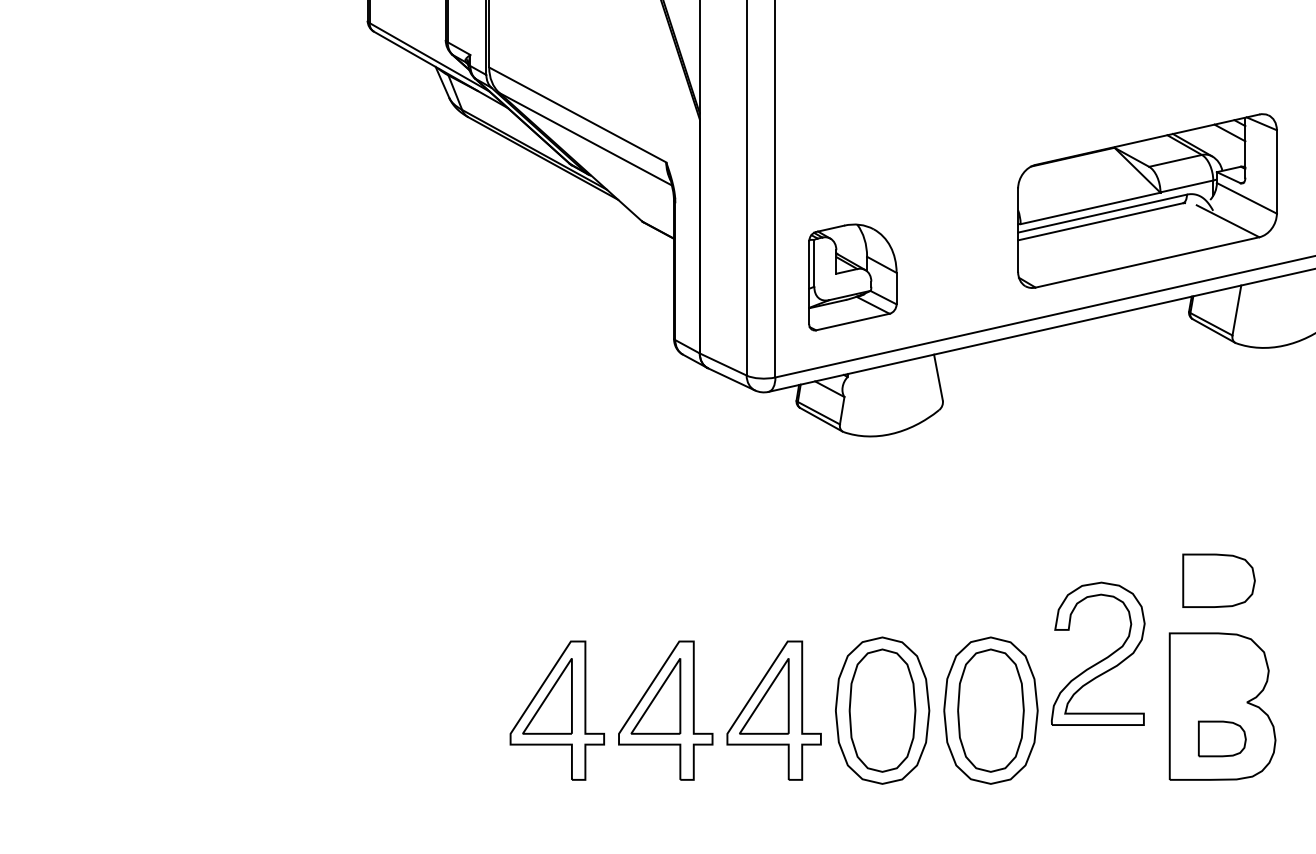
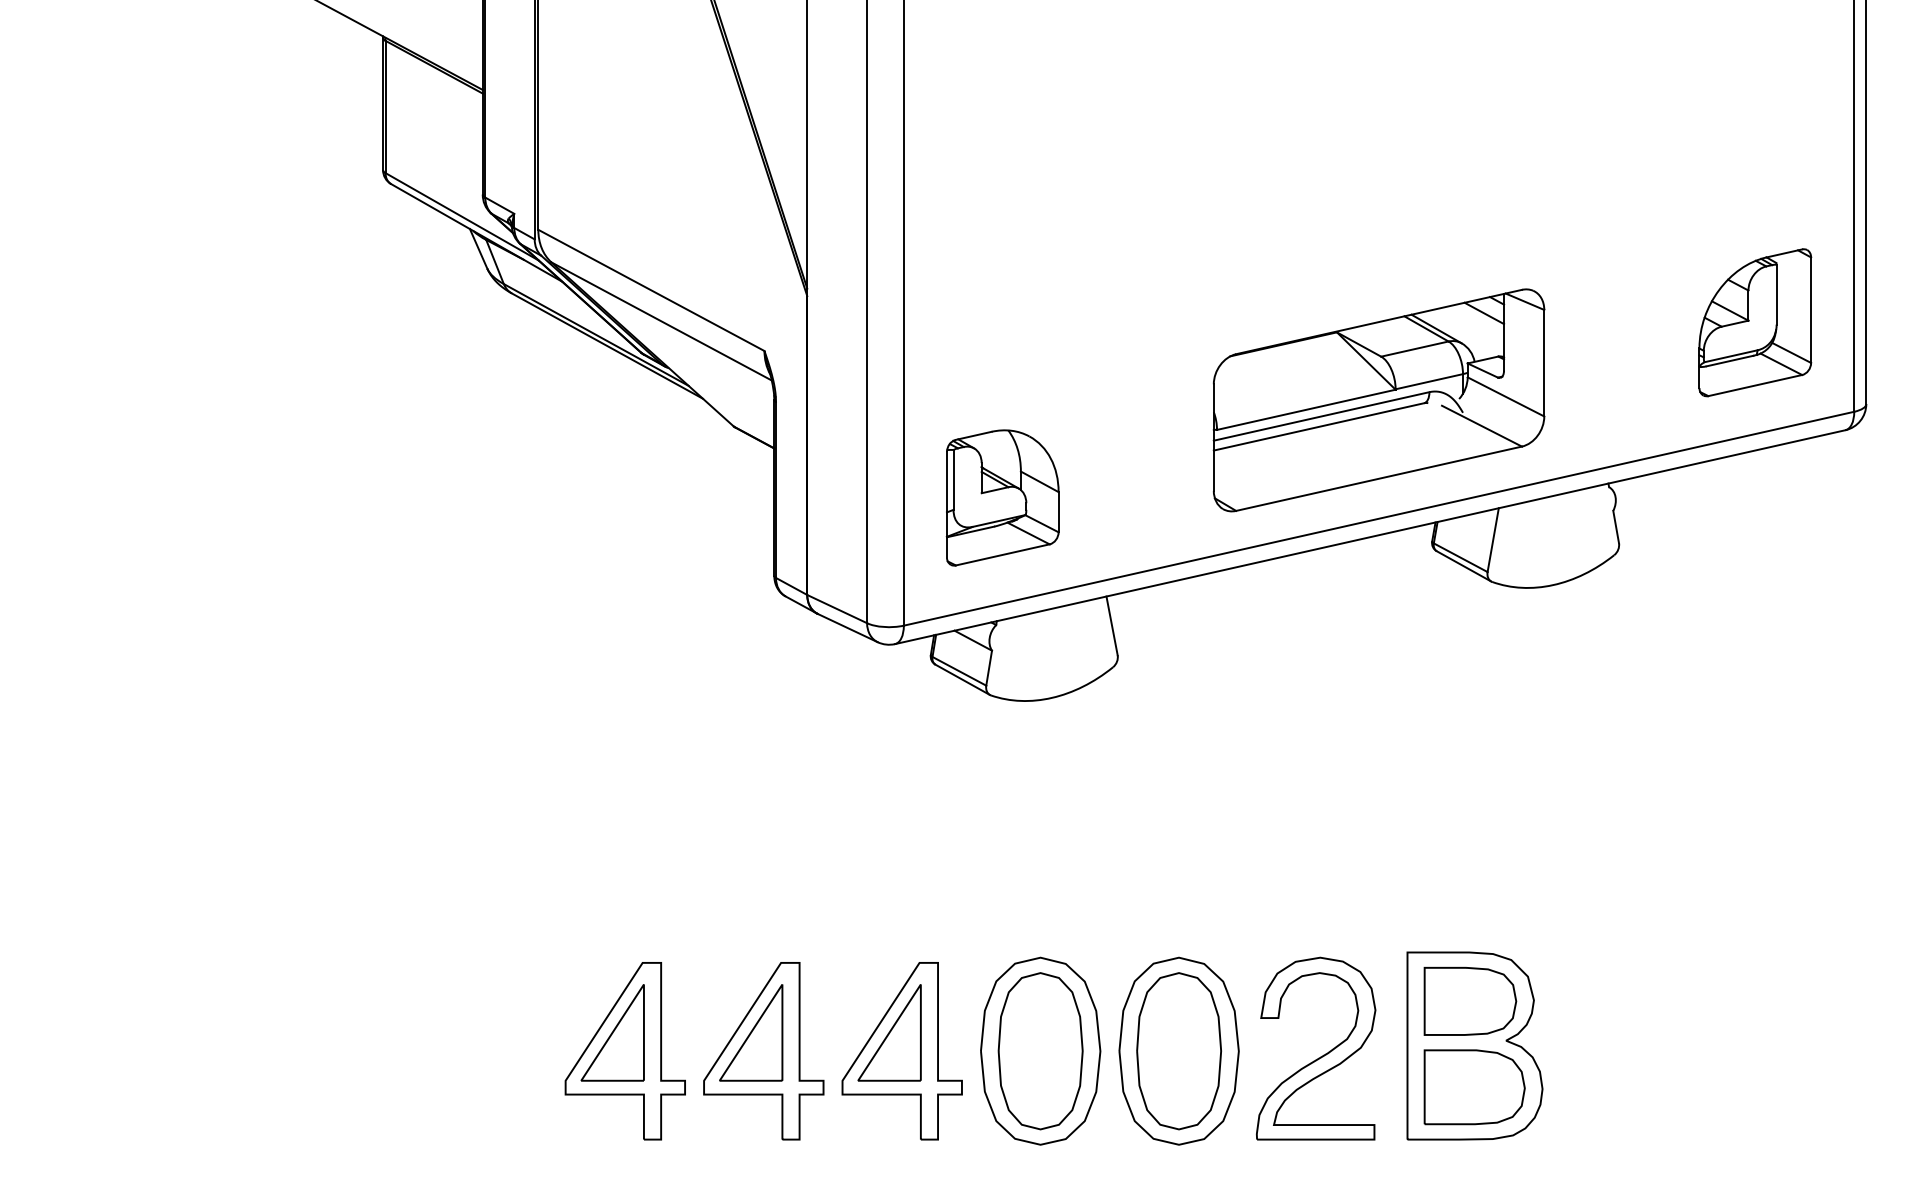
part: (1219, 580) -> (1470, 1000), moved
part: (1101, 659) -> (1320, 1056), moved
part: (1222, 739) -> (1474, 1087), size x1.67

